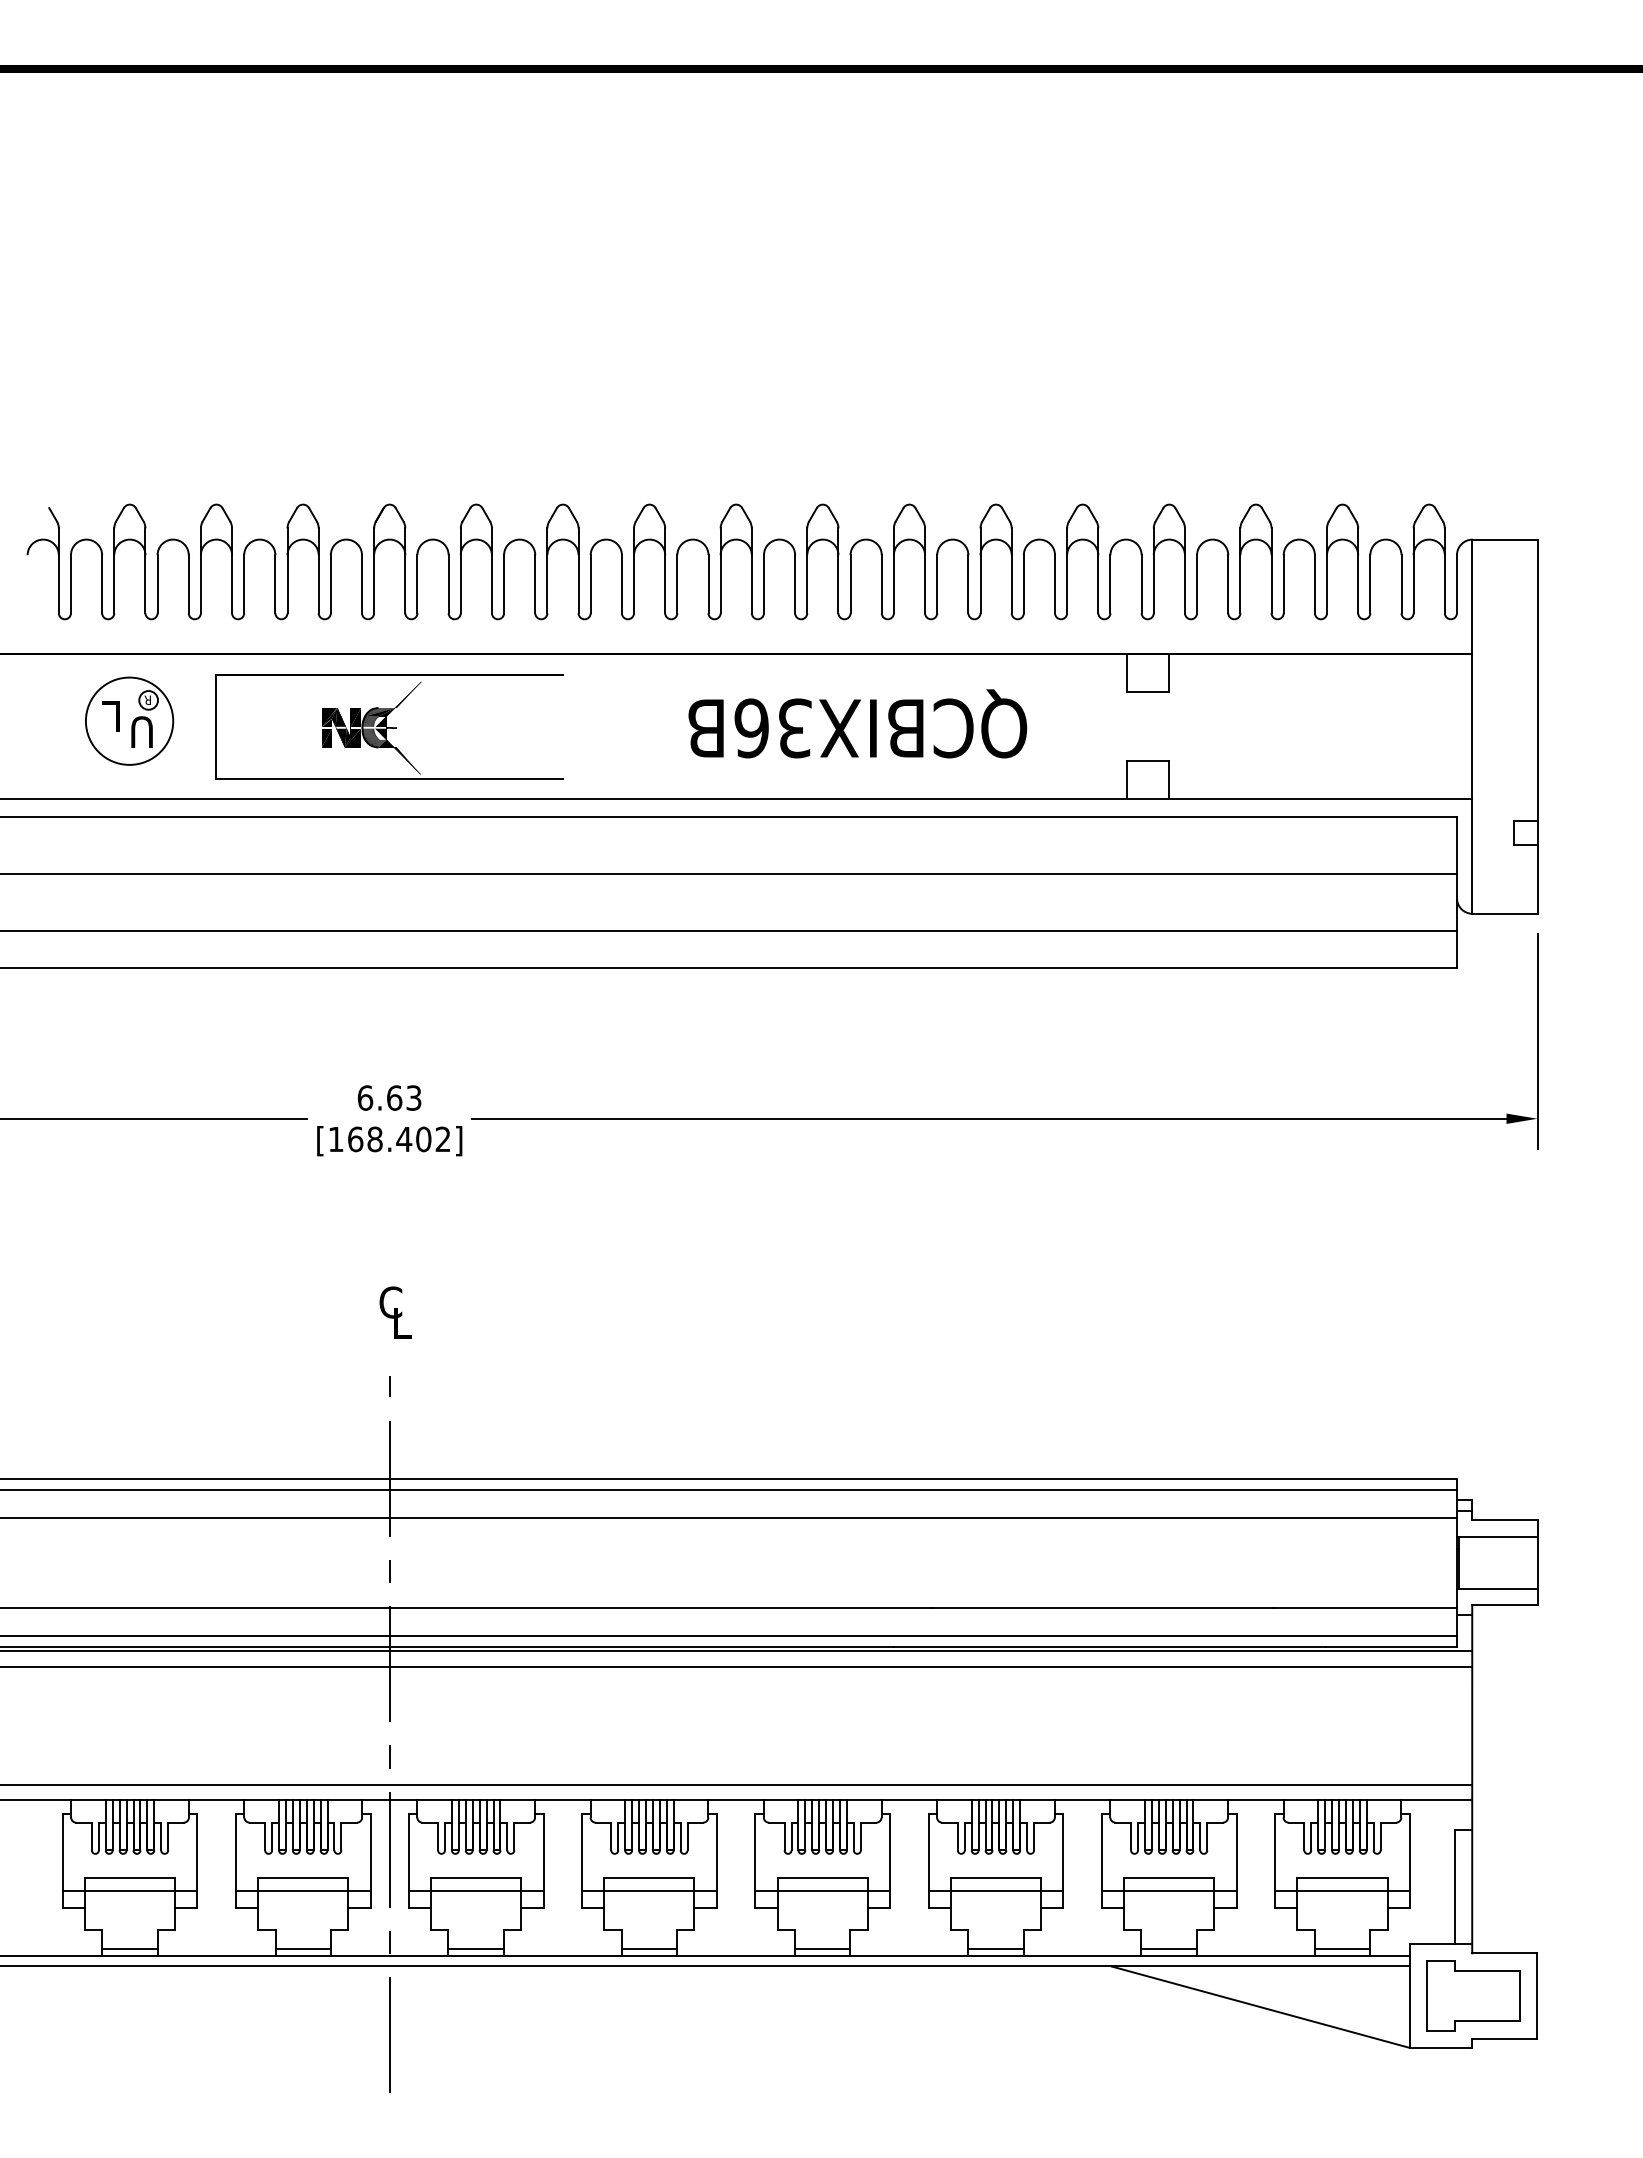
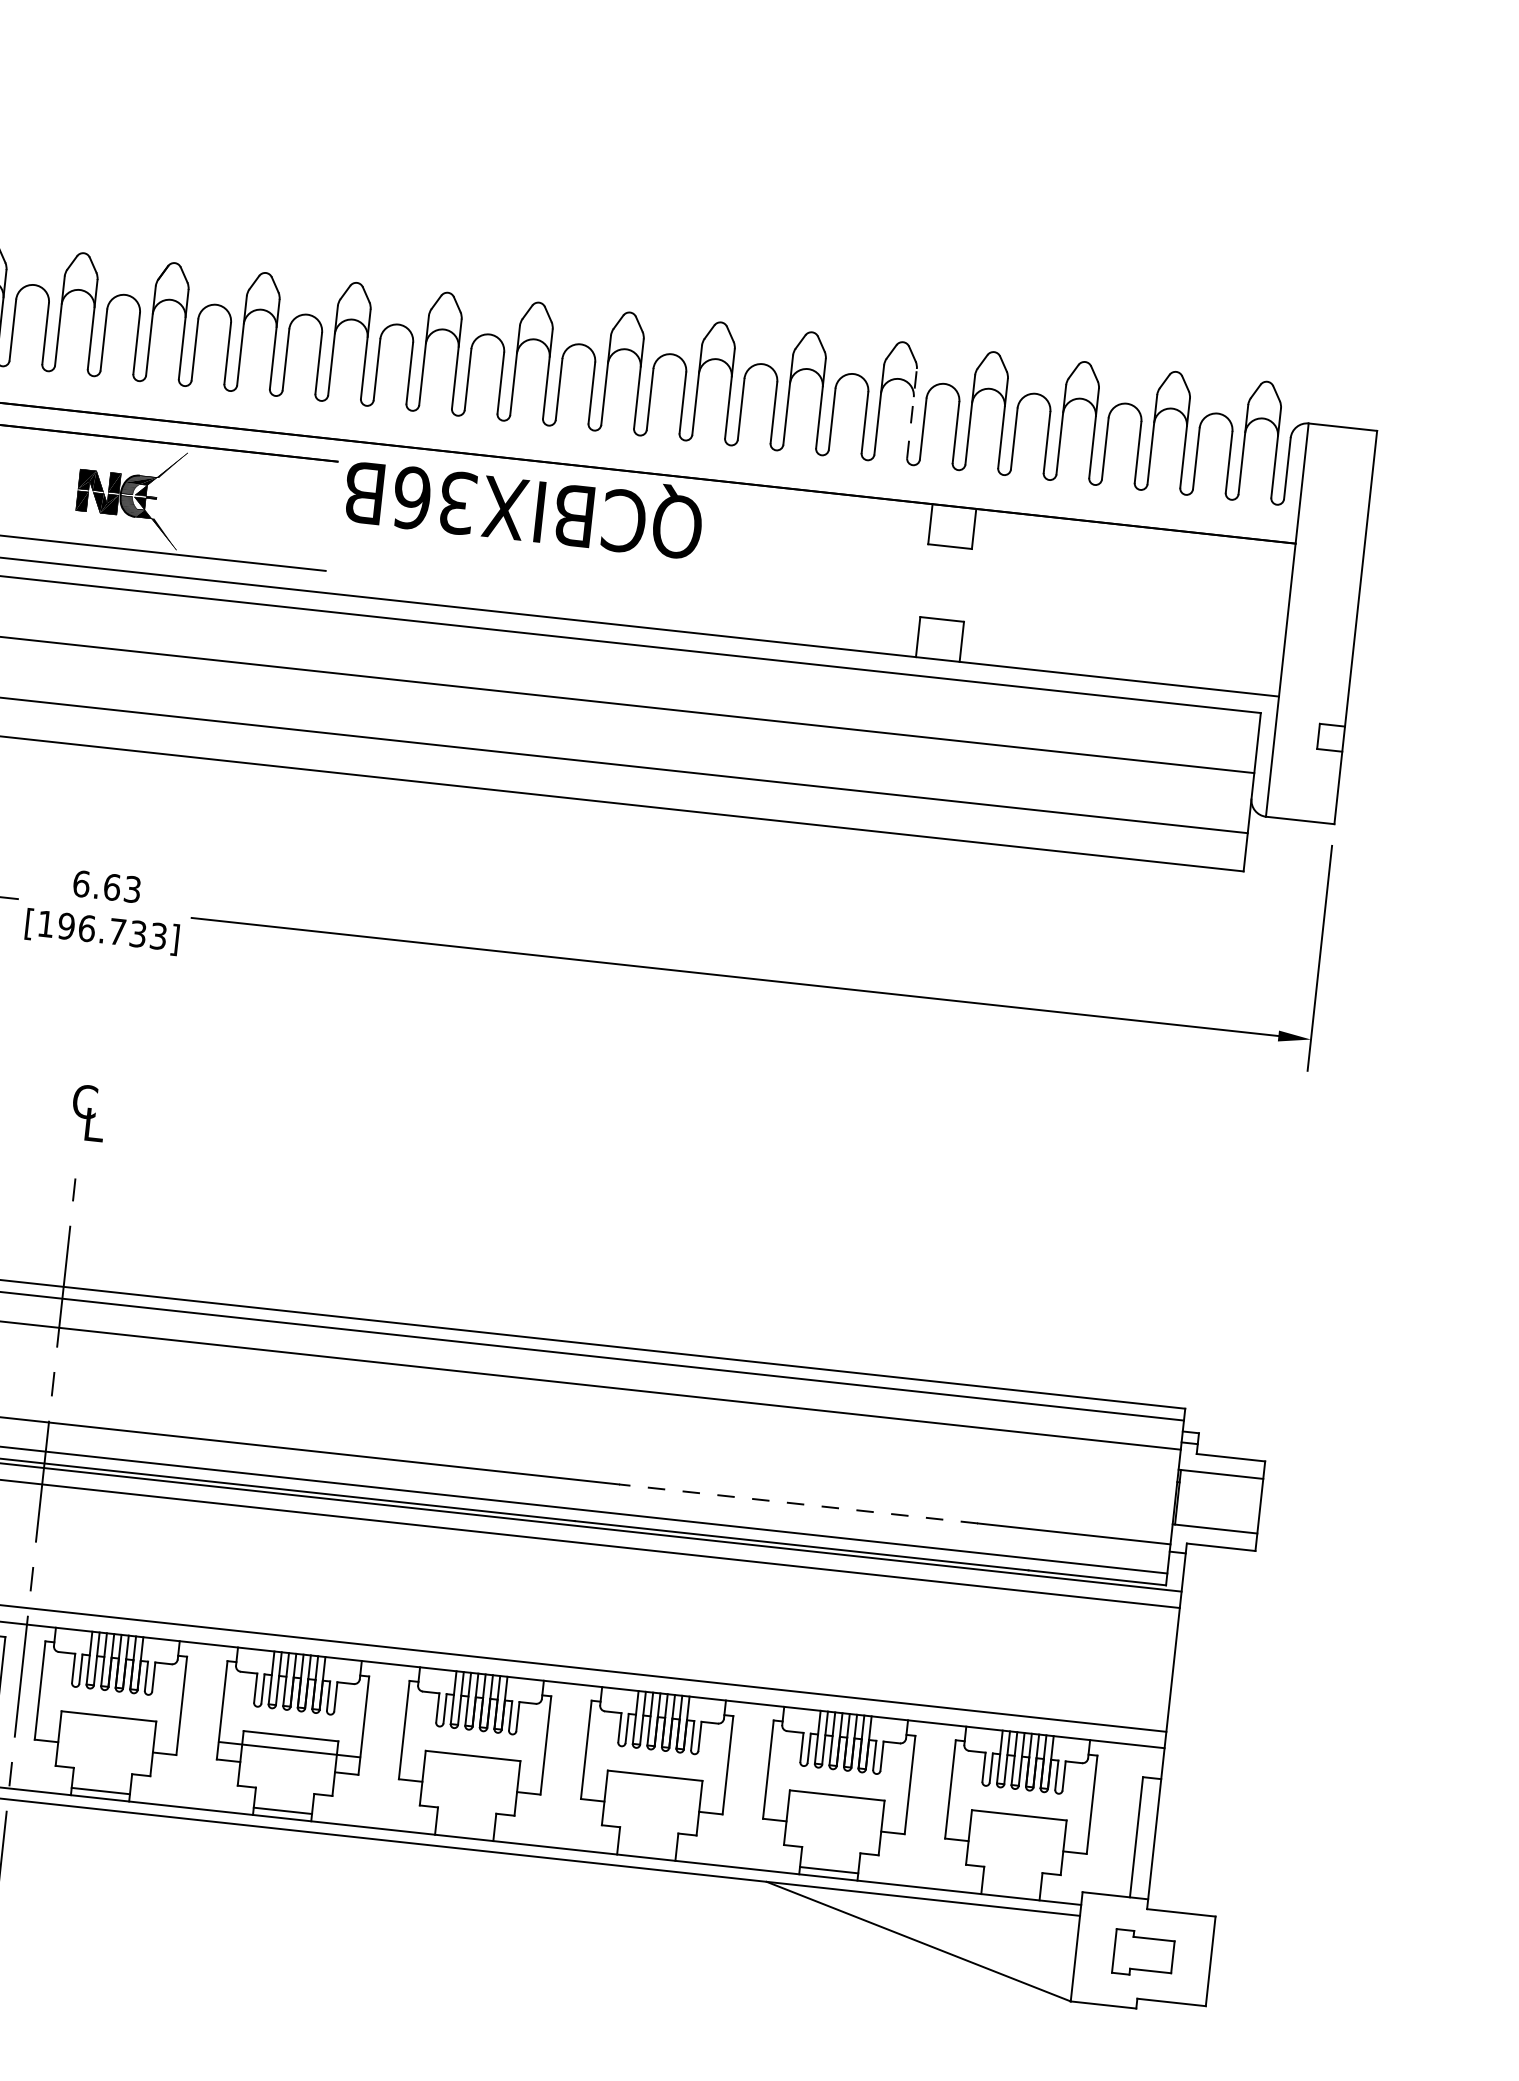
line: (1098, 570) -> (912, 413), solid -> dashed
text: (857, 723) -> (523, 505), moved
text: (399, 1139) -> (112, 931), [168.402] -> [196.733]
line: (1103, 1607) -> (799, 1503), solid -> dashed
line: (475, 1890) -> (106, 1729), removed
line: (822, 1890) -> (471, 1768), removed
line: (995, 1890) -> (653, 1788), removed
line: (1168, 1890) -> (835, 1808), removed
line: (1342, 1890) -> (1017, 1828), removed
line: (822, 1949) -> (464, 1830), removed
line: (995, 1949) -> (646, 1850), removed
line: (1342, 1949) -> (1011, 1890), removed
part: (1473, 1995) -> (1143, 1953), size x0.6

